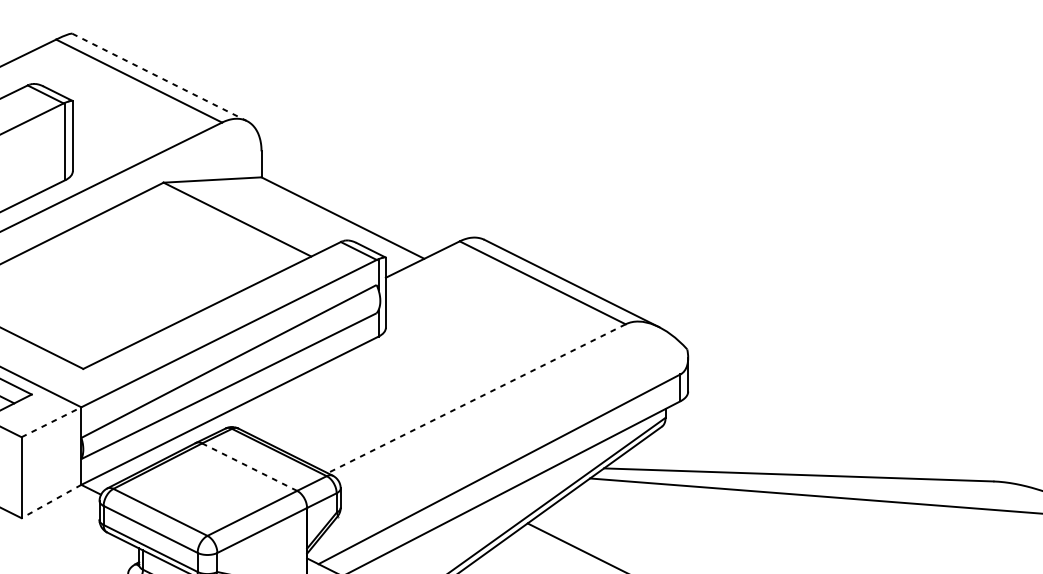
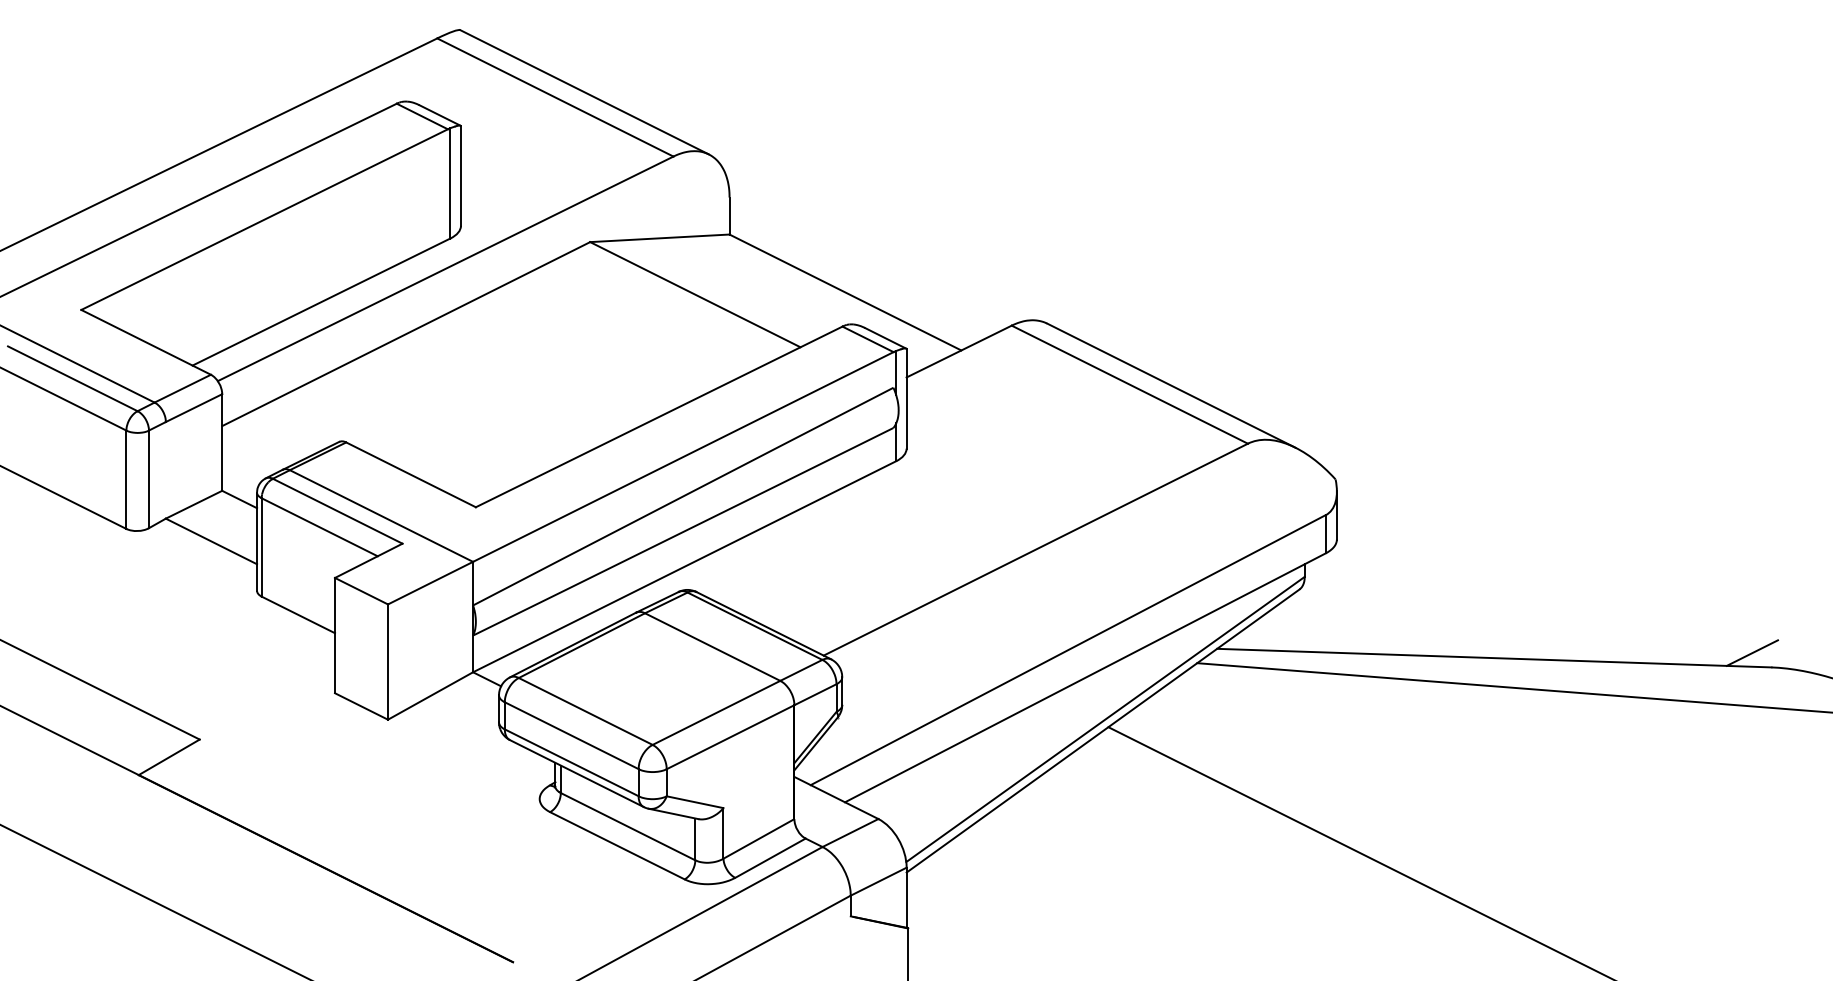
line: (159, 77) -> (584, 92), dashed -> solid
line: (476, 398) -> (1035, 549), dashed -> solid
line: (51, 422) -> (430, 583), dashed -> solid
line: (249, 467) -> (712, 647), dashed -> solid
line: (979, 470) -> (1751, 652), added
line: (51, 501) -> (430, 695), dashed -> solid

